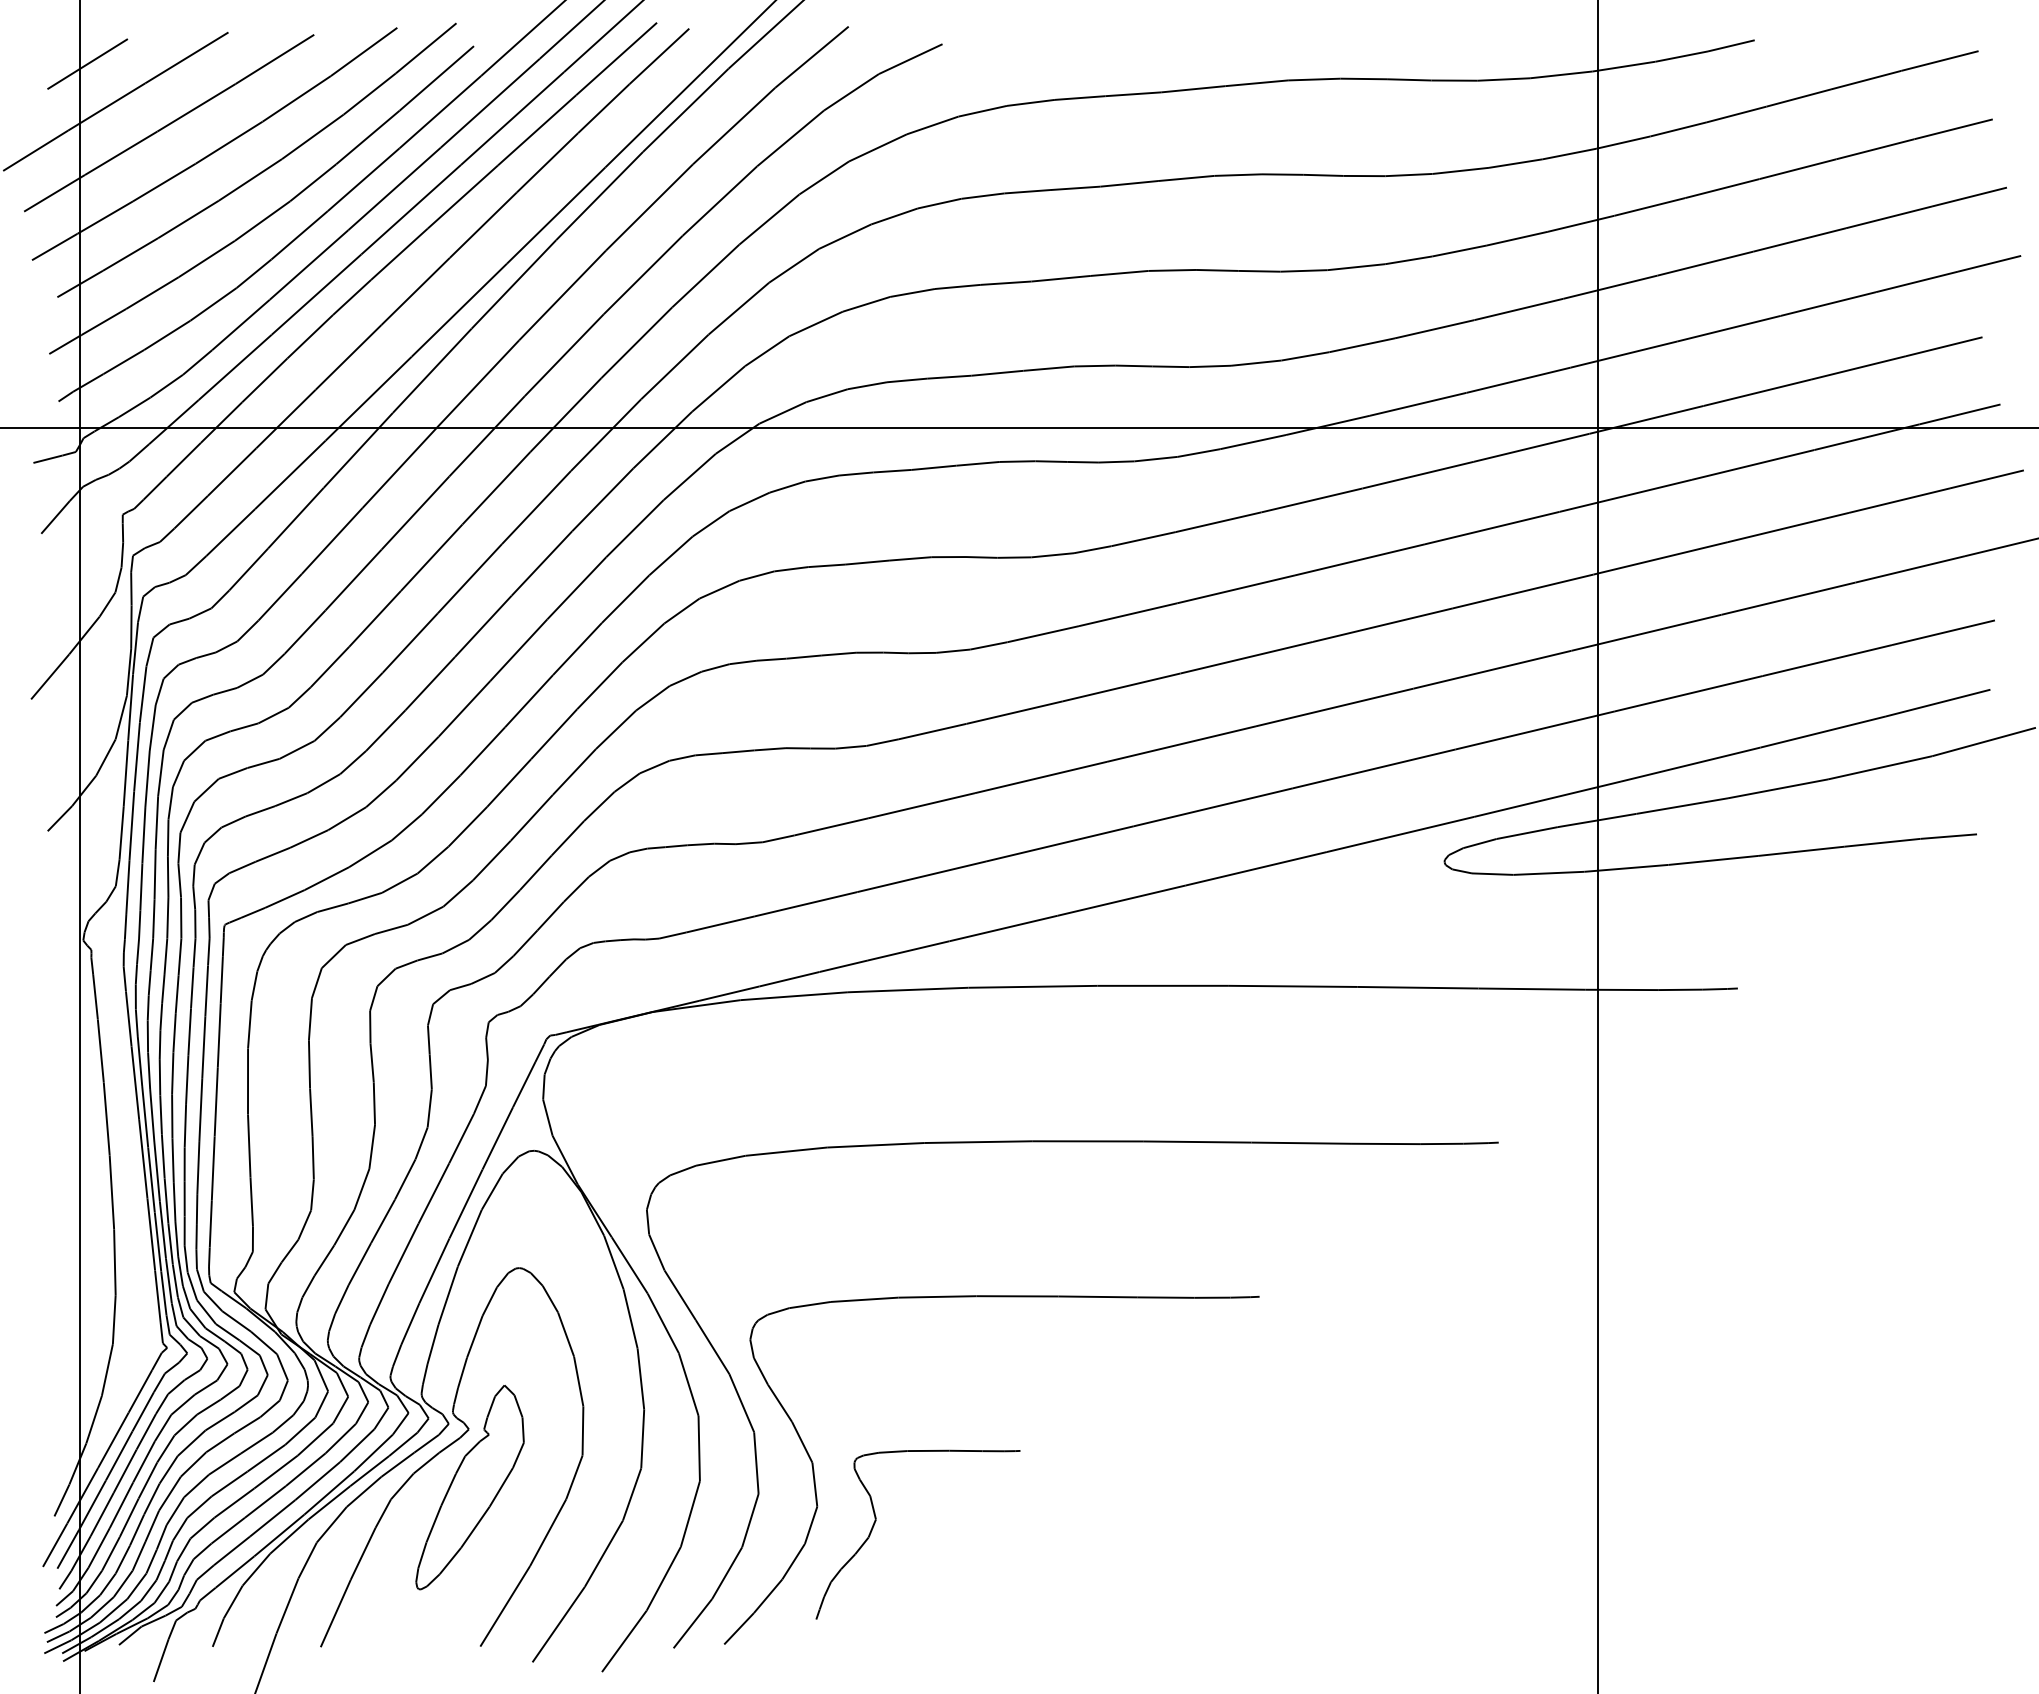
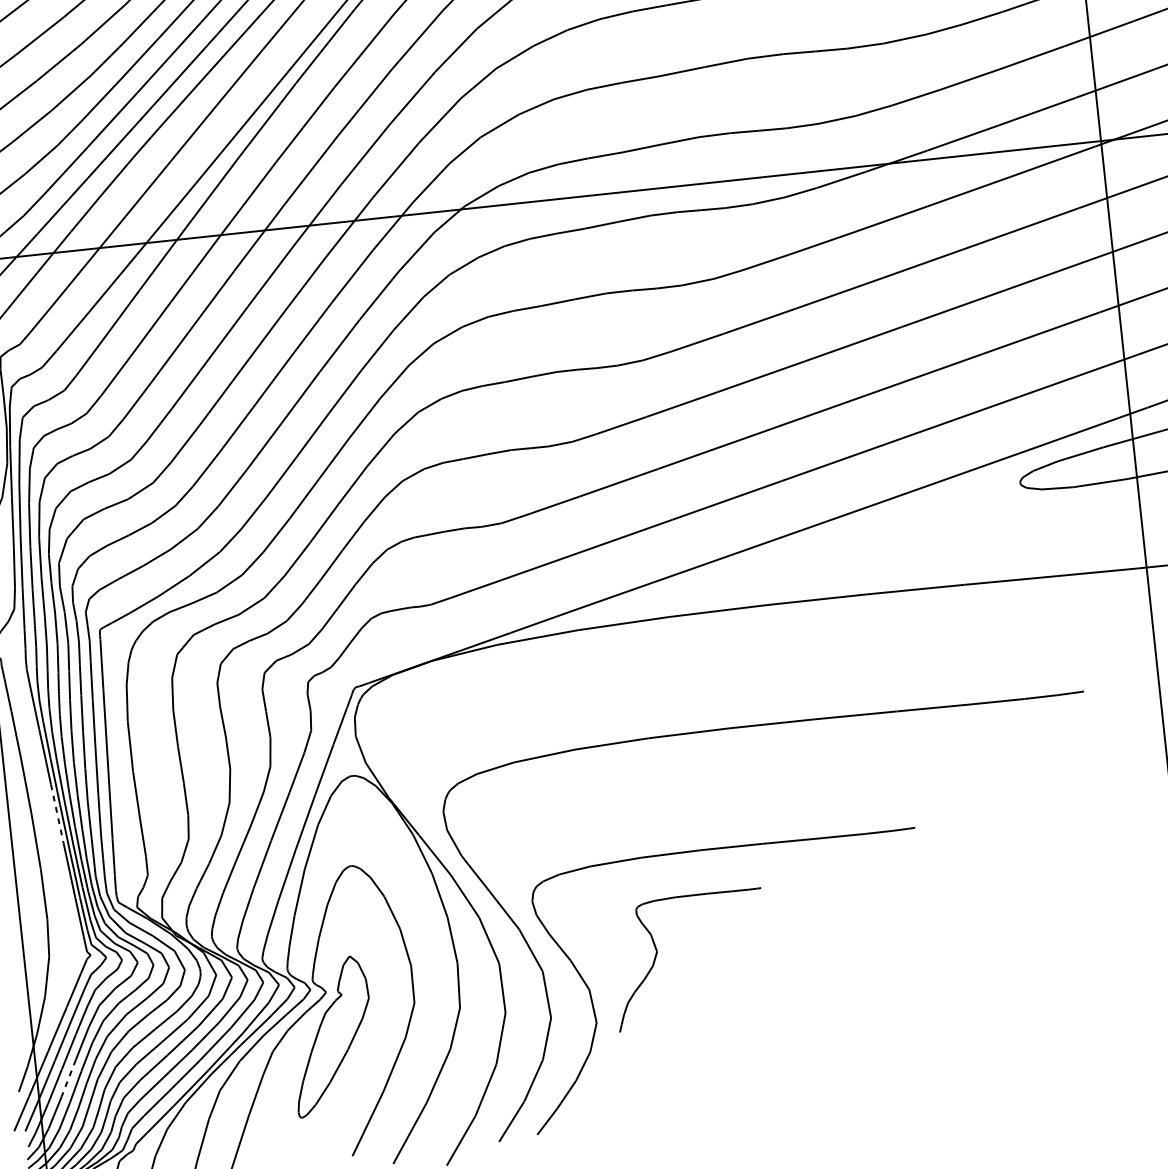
line: (143, 1159) -> (57, 814), solid -> dashed
line: (121, 1505) -> (68, 1078), solid -> dashed
part: (876, 1521) -> (657, 953), moved

